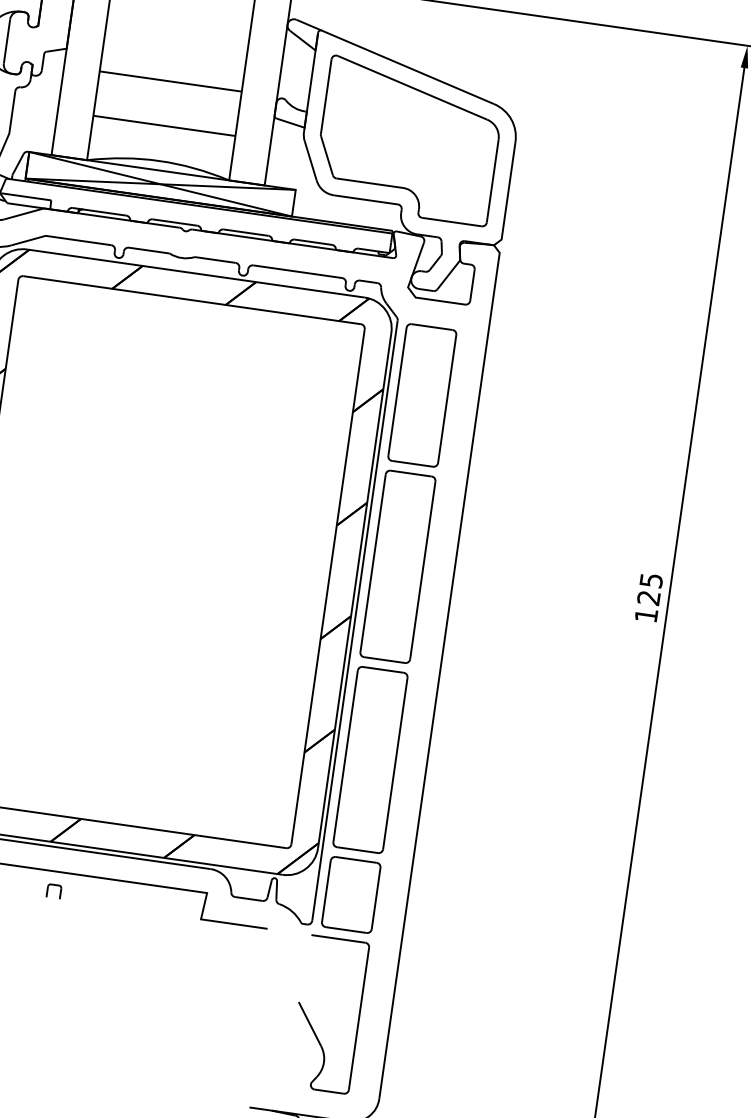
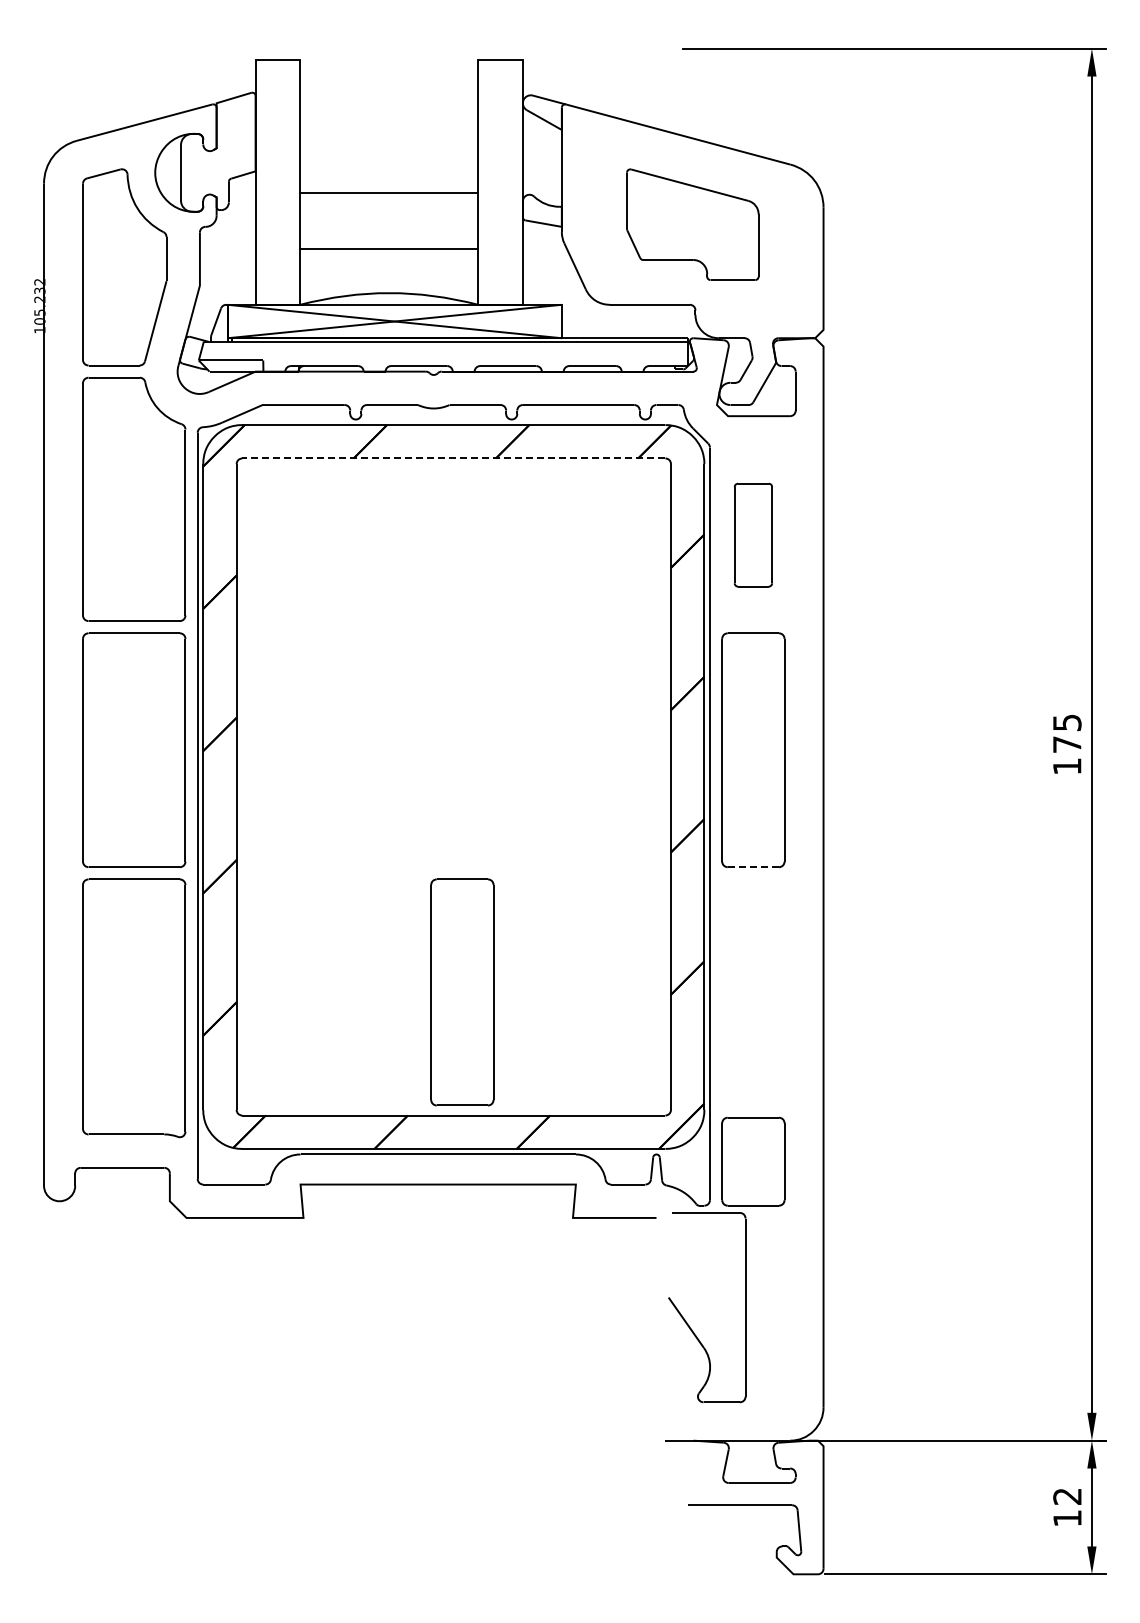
part: (409, 140) -> (692, 224), size x0.6
line: (191, 300) -> (453, 458), solid -> dashed
part: (422, 394) -> (753, 534), size x0.6
text: (648, 597) -> (1066, 744), 125 -> 175
line: (384, 660) -> (753, 867), solid -> dashed
part: (370, 760) -> (462, 992), moved
part: (54, 885) -> (387, 1201), removed
part: (311, 1024) -> (687, 1322), moved

